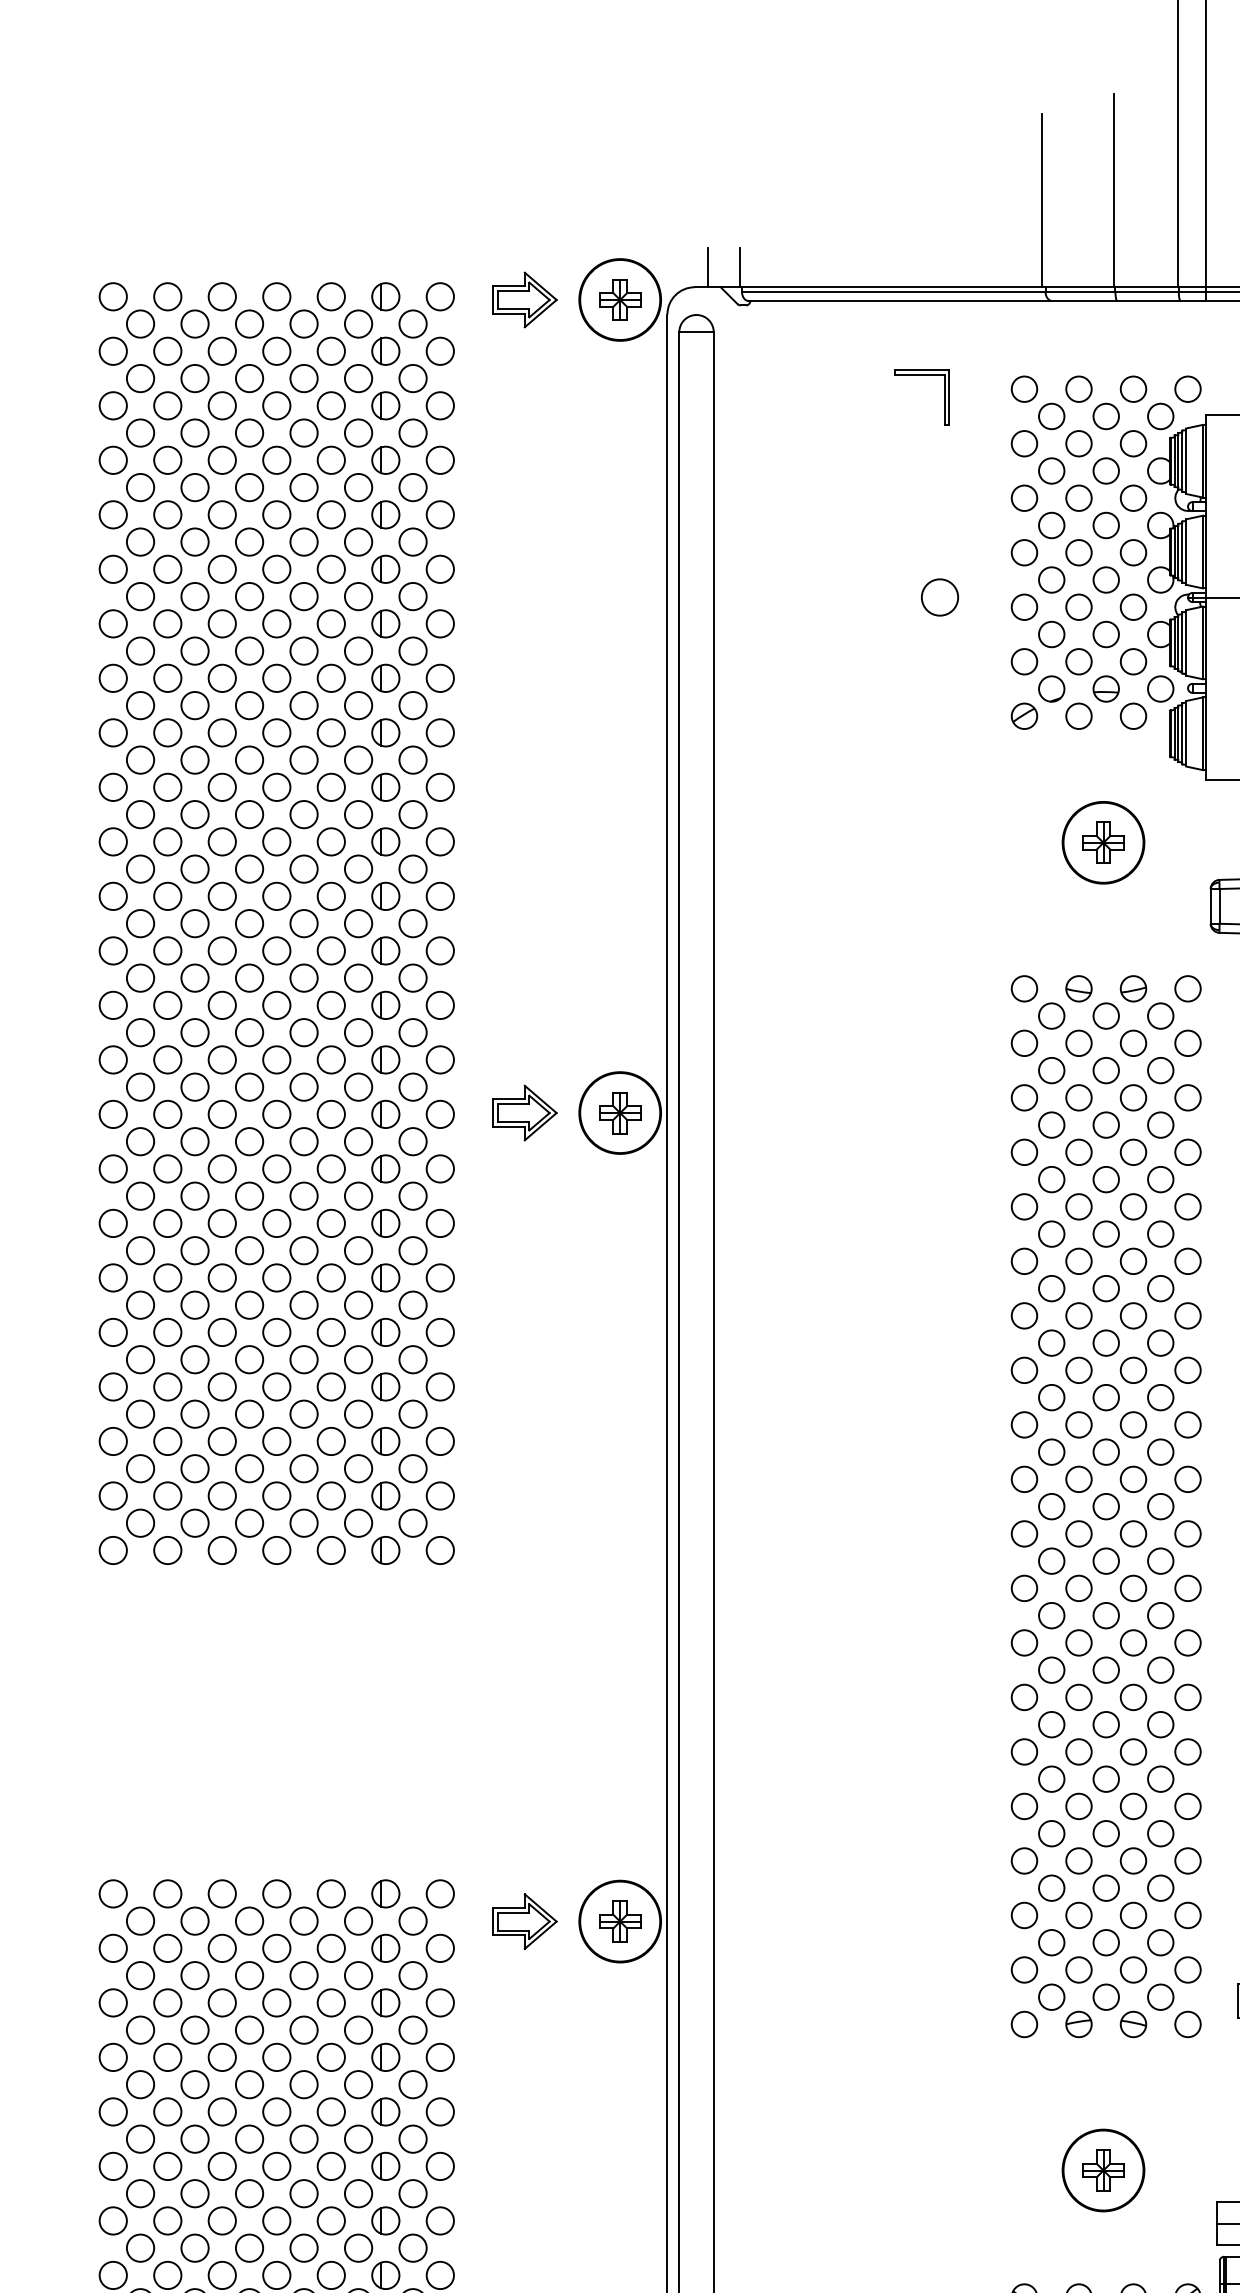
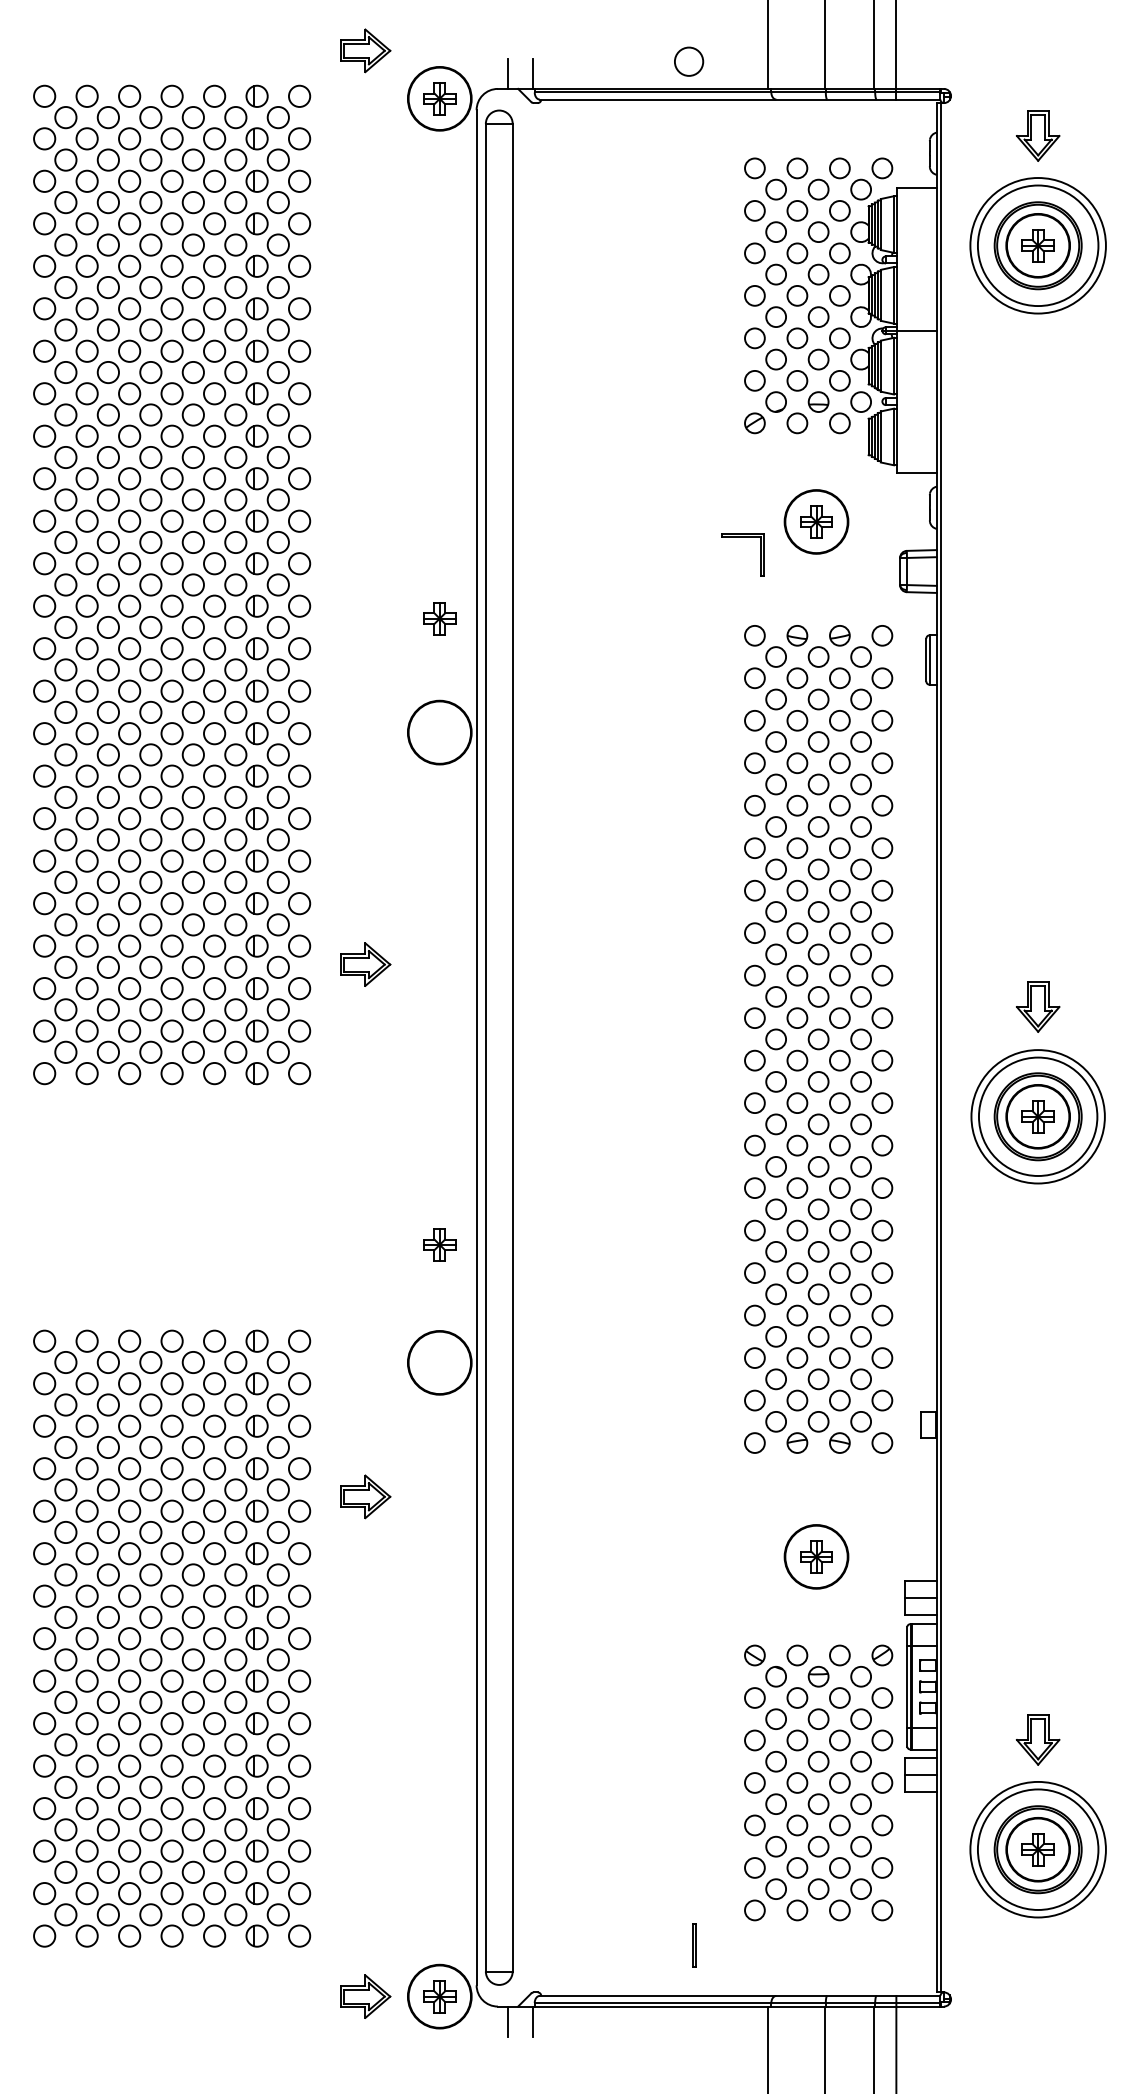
part: (524, 299) -> (365, 50), moved
part: (921, 375) -> (742, 537), moved
circle: (940, 597) -> (689, 61), moved
part: (524, 1112) -> (365, 964), moved
part: (619, 1112) -> (439, 618), moved
part: (524, 1921) -> (365, 1496), moved
part: (619, 1921) -> (439, 1244), moved

